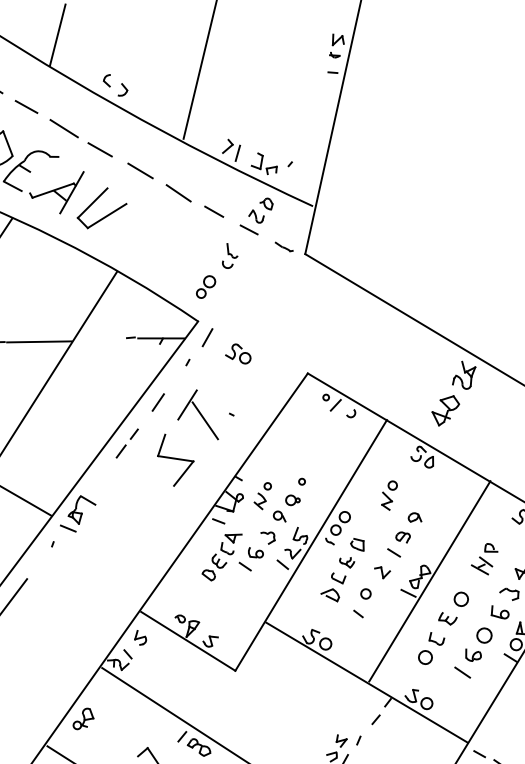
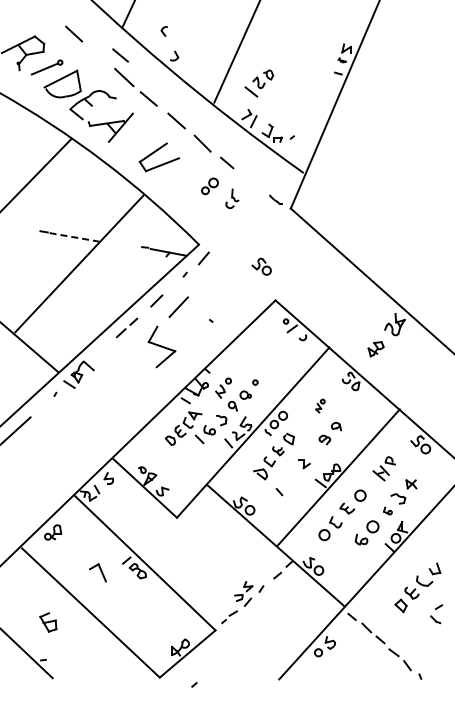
part: (106, 81) -> (163, 31), moved
line: (26, 106) -> (120, 55), moved
part: (97, 200) -> (157, 151), moved
part: (257, 217) -> (259, 83), moved
part: (205, 287) -> (209, 186), moved
line: (39, 342) -> (74, 237), solid -> dashed
part: (237, 354) -> (261, 266), moved
part: (445, 411) -> (375, 349), size x0.7
line: (205, 420) -> (190, 321), removed
part: (389, 495) -> (320, 405), size x0.6
line: (393, 553) -> (315, 450), removed
circle: (365, 593) -> (287, 477), removed
part: (498, 611) -> (387, 510), size x0.6
line: (462, 672) -> (350, 551), removed

